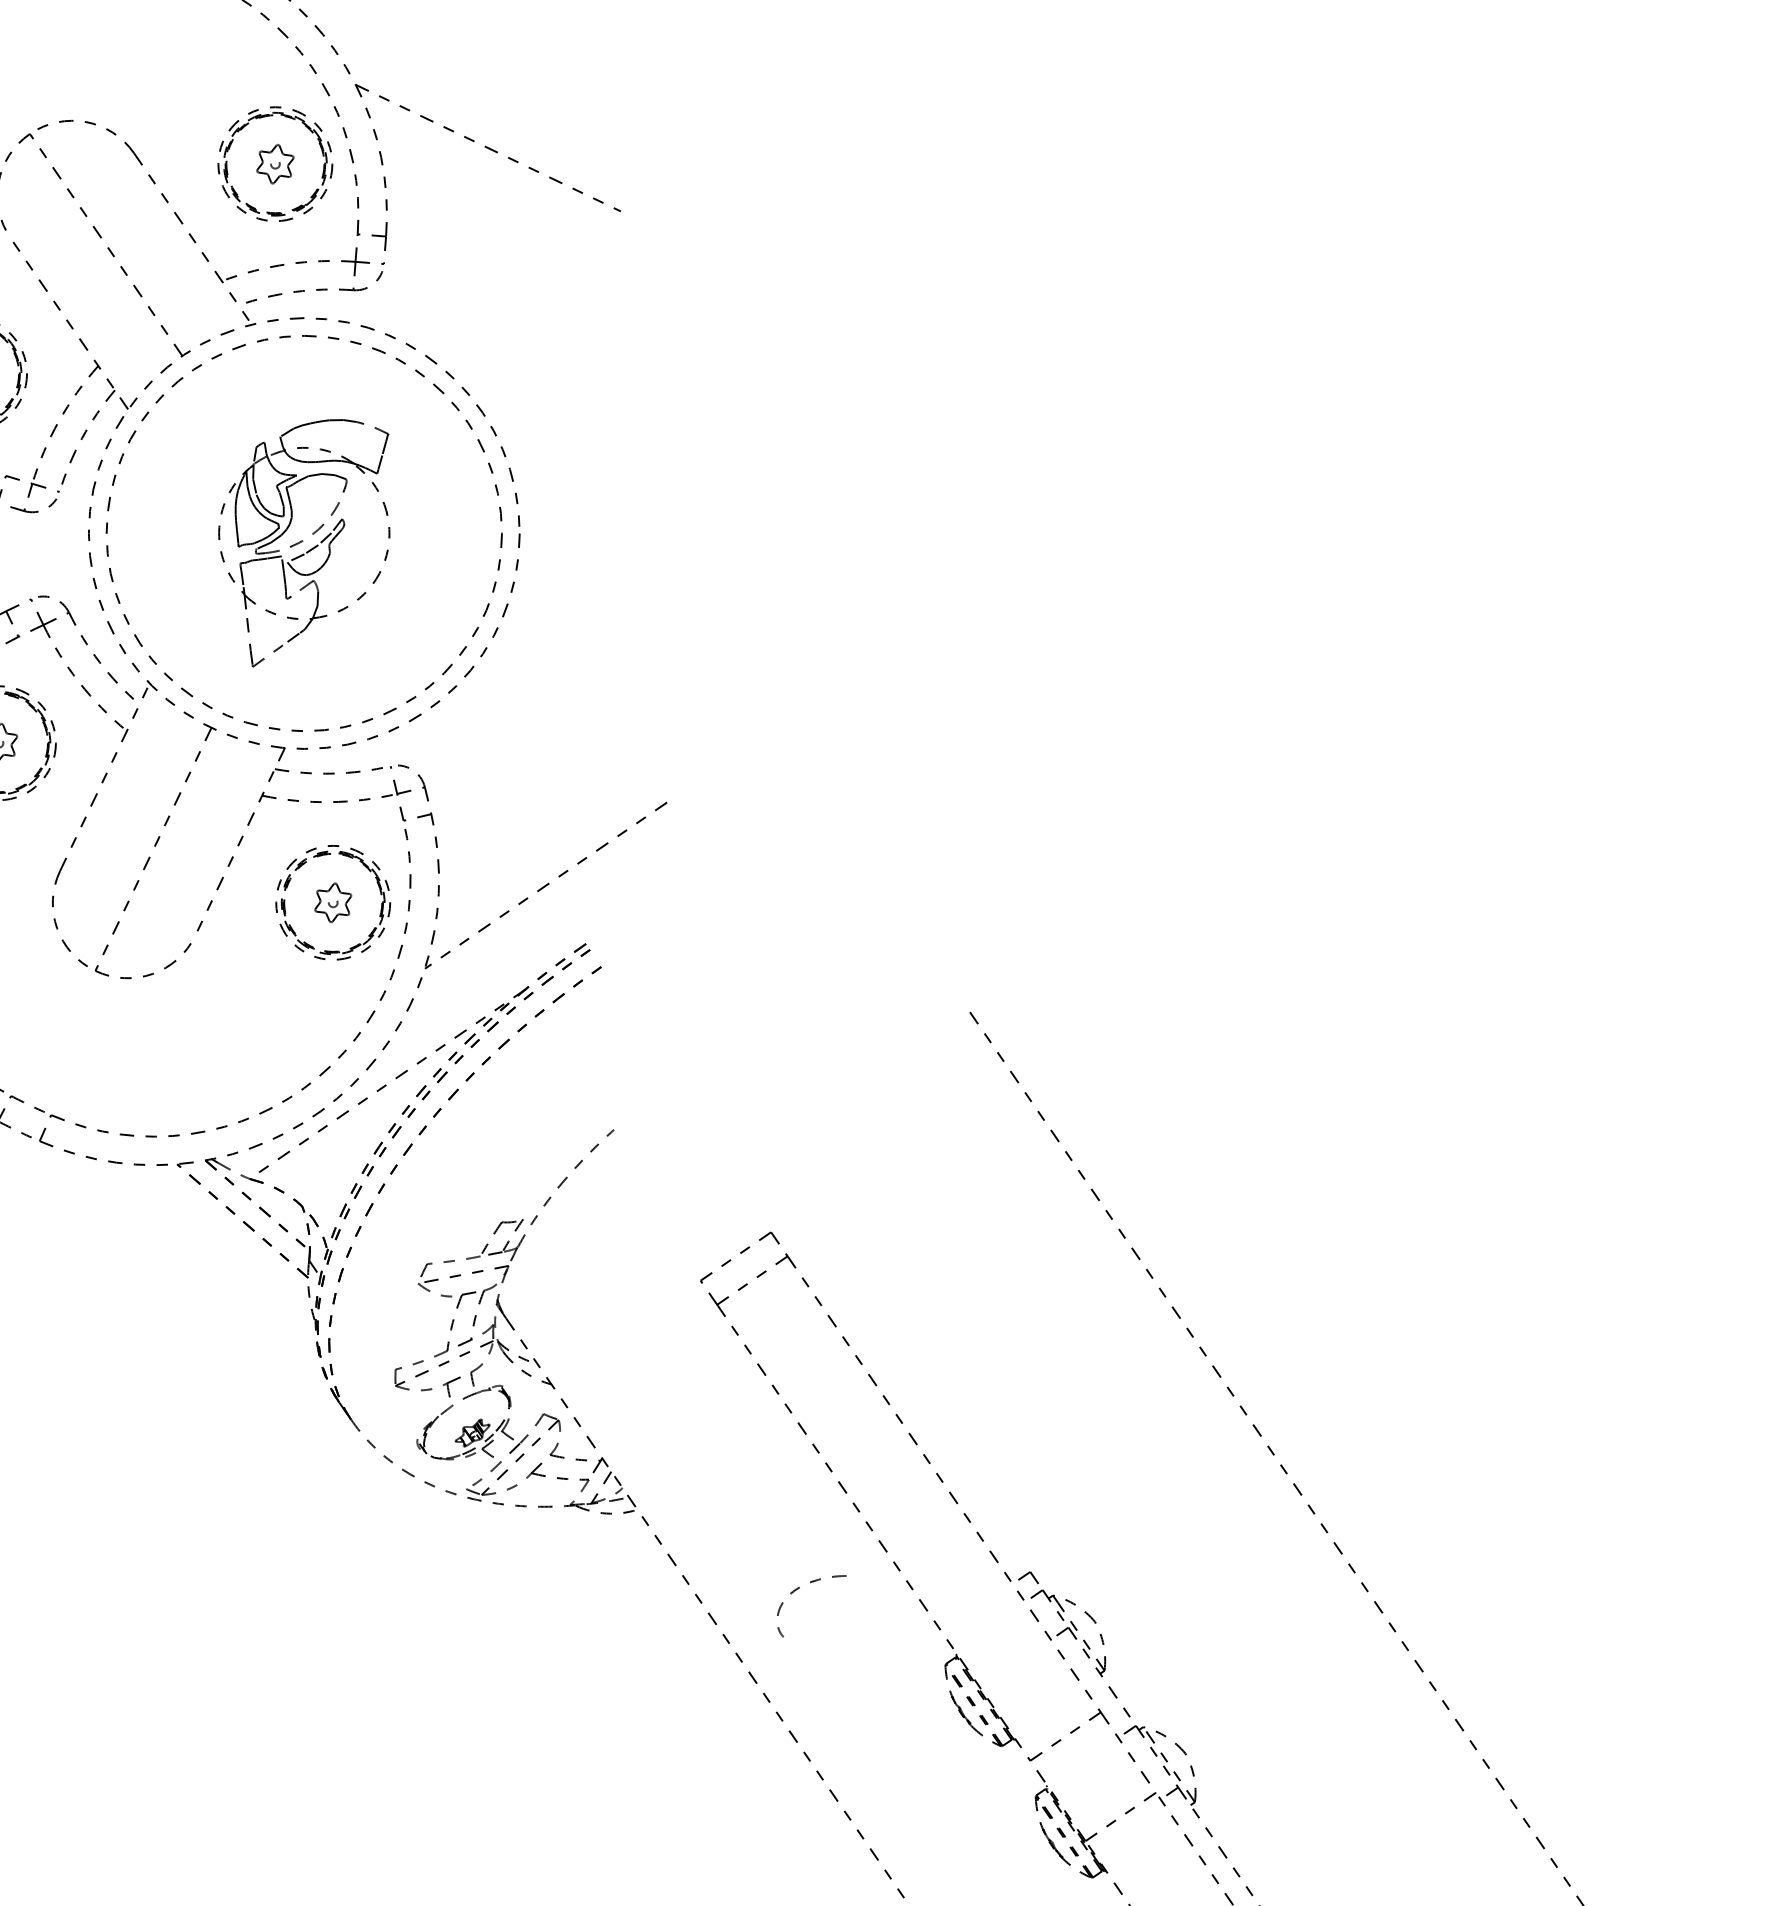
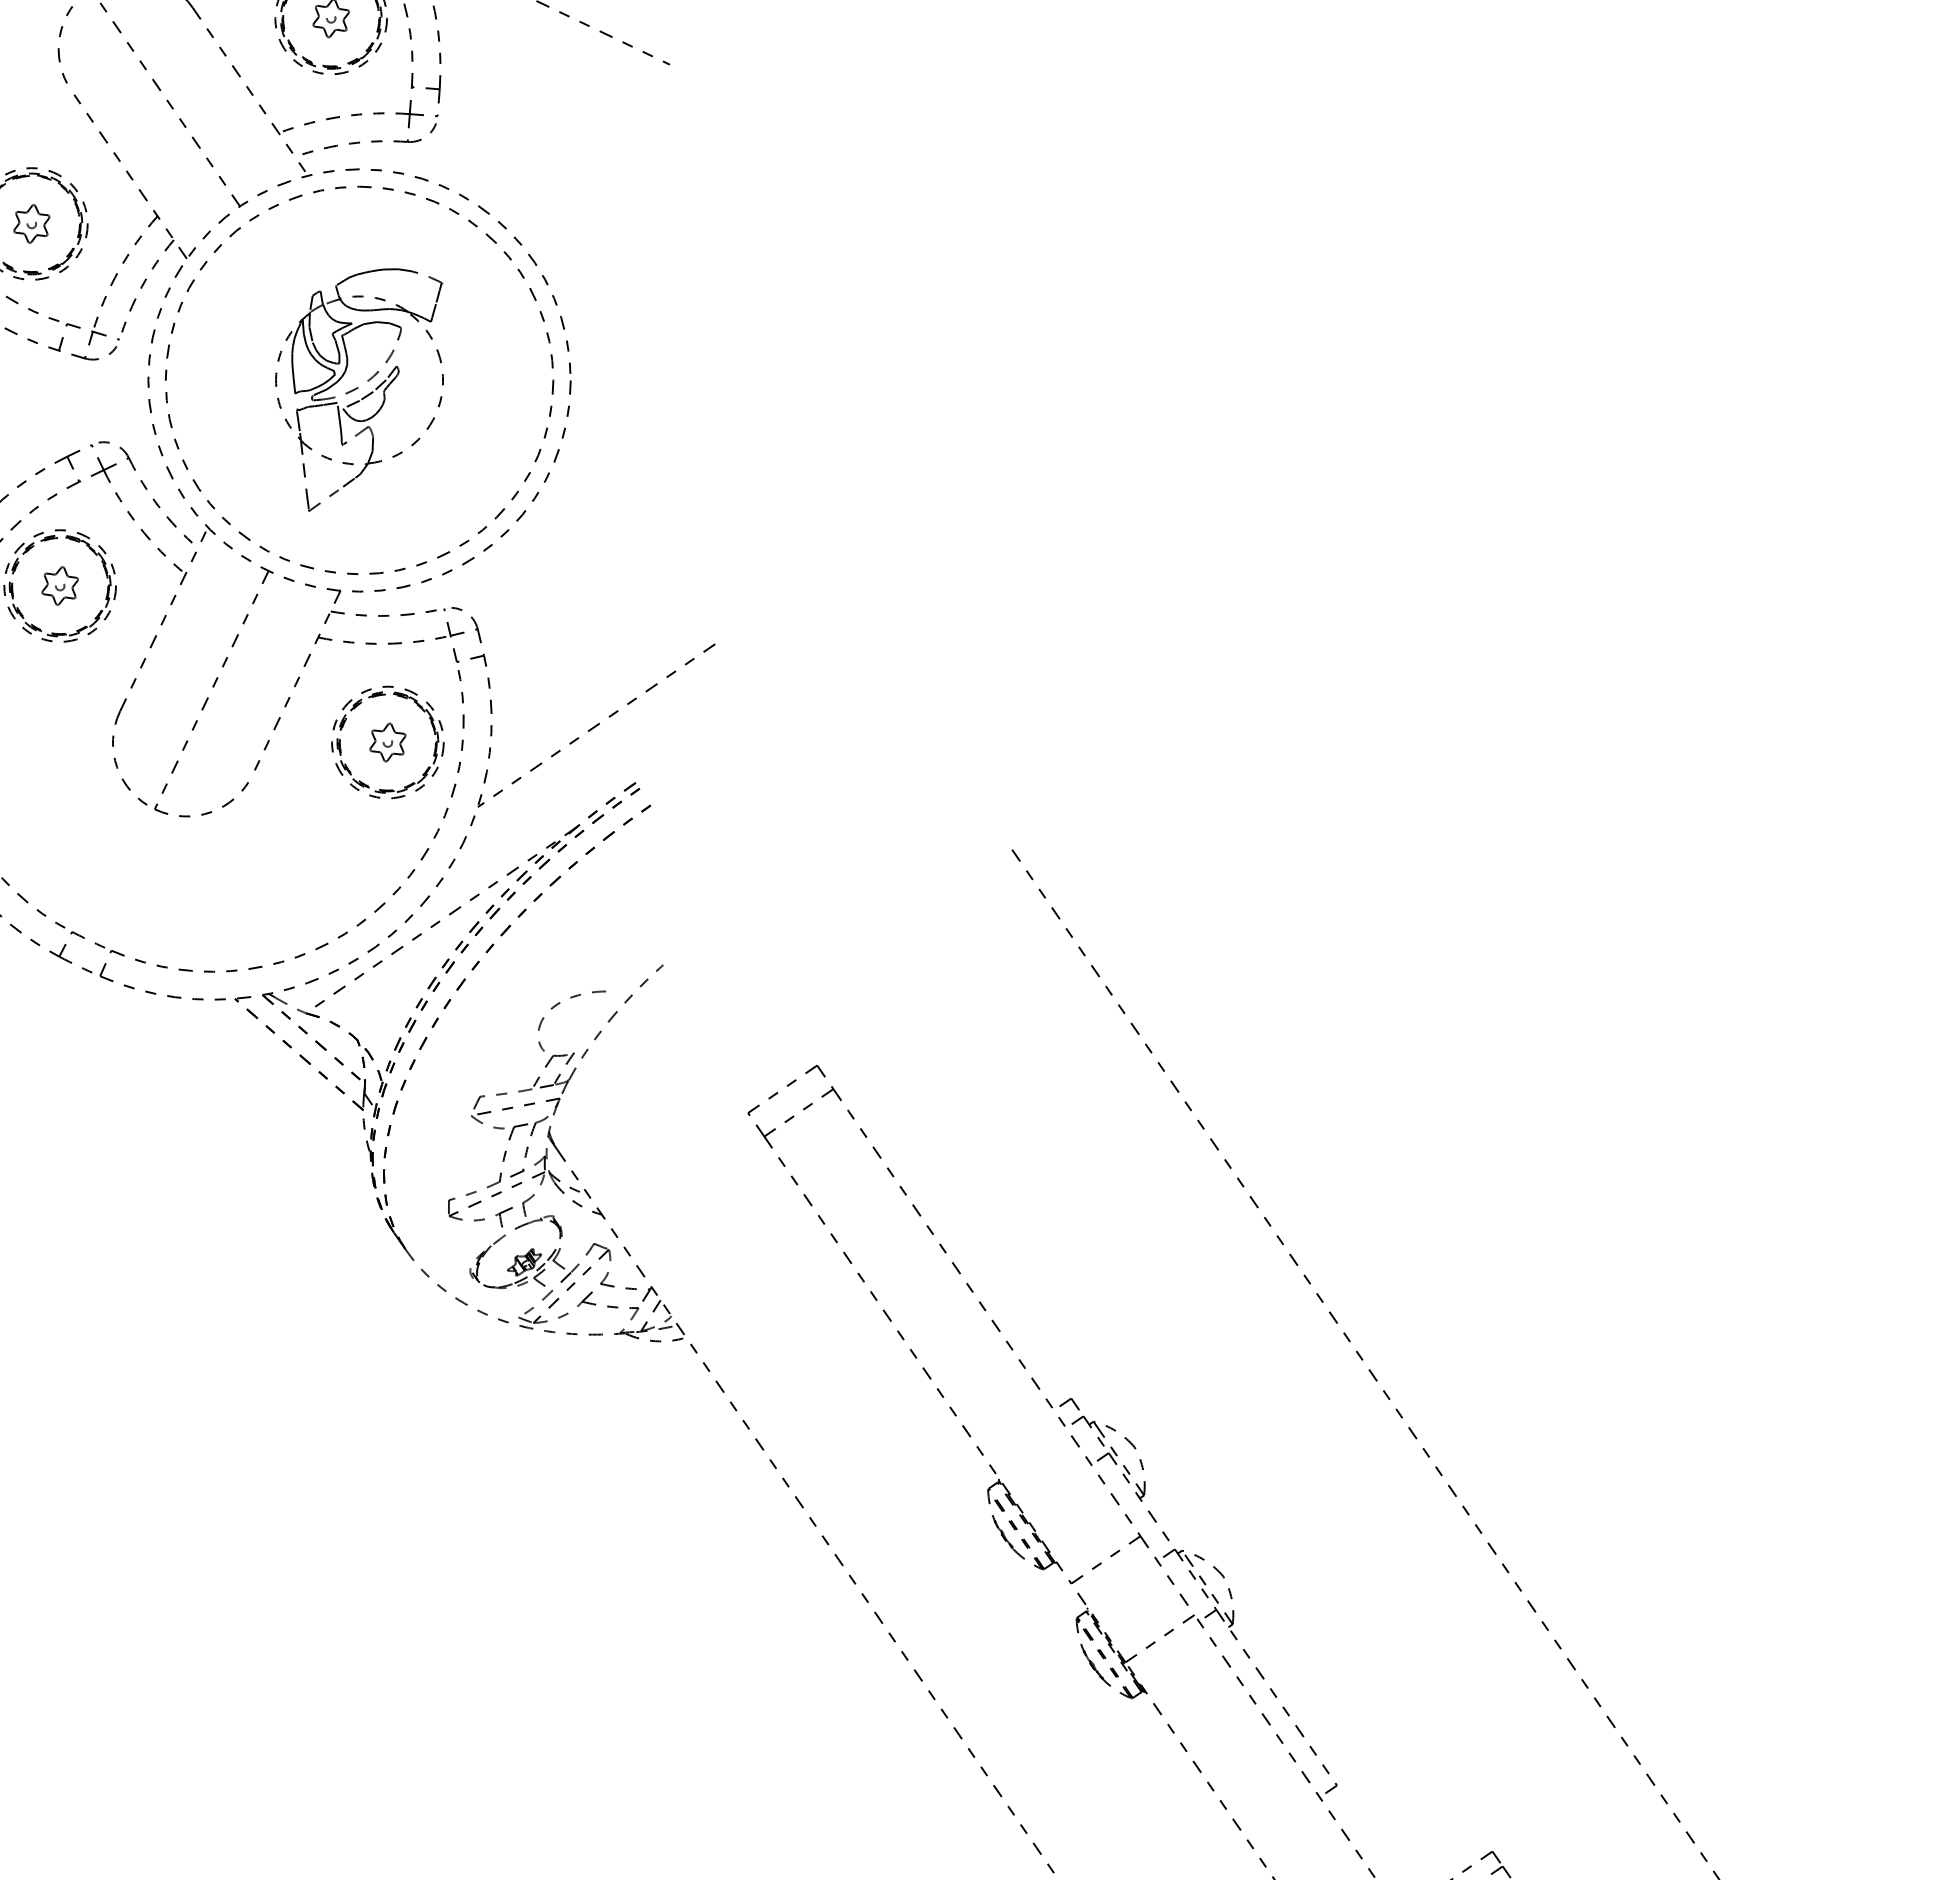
curve: (798, 1589) -> (559, 1004), moved

